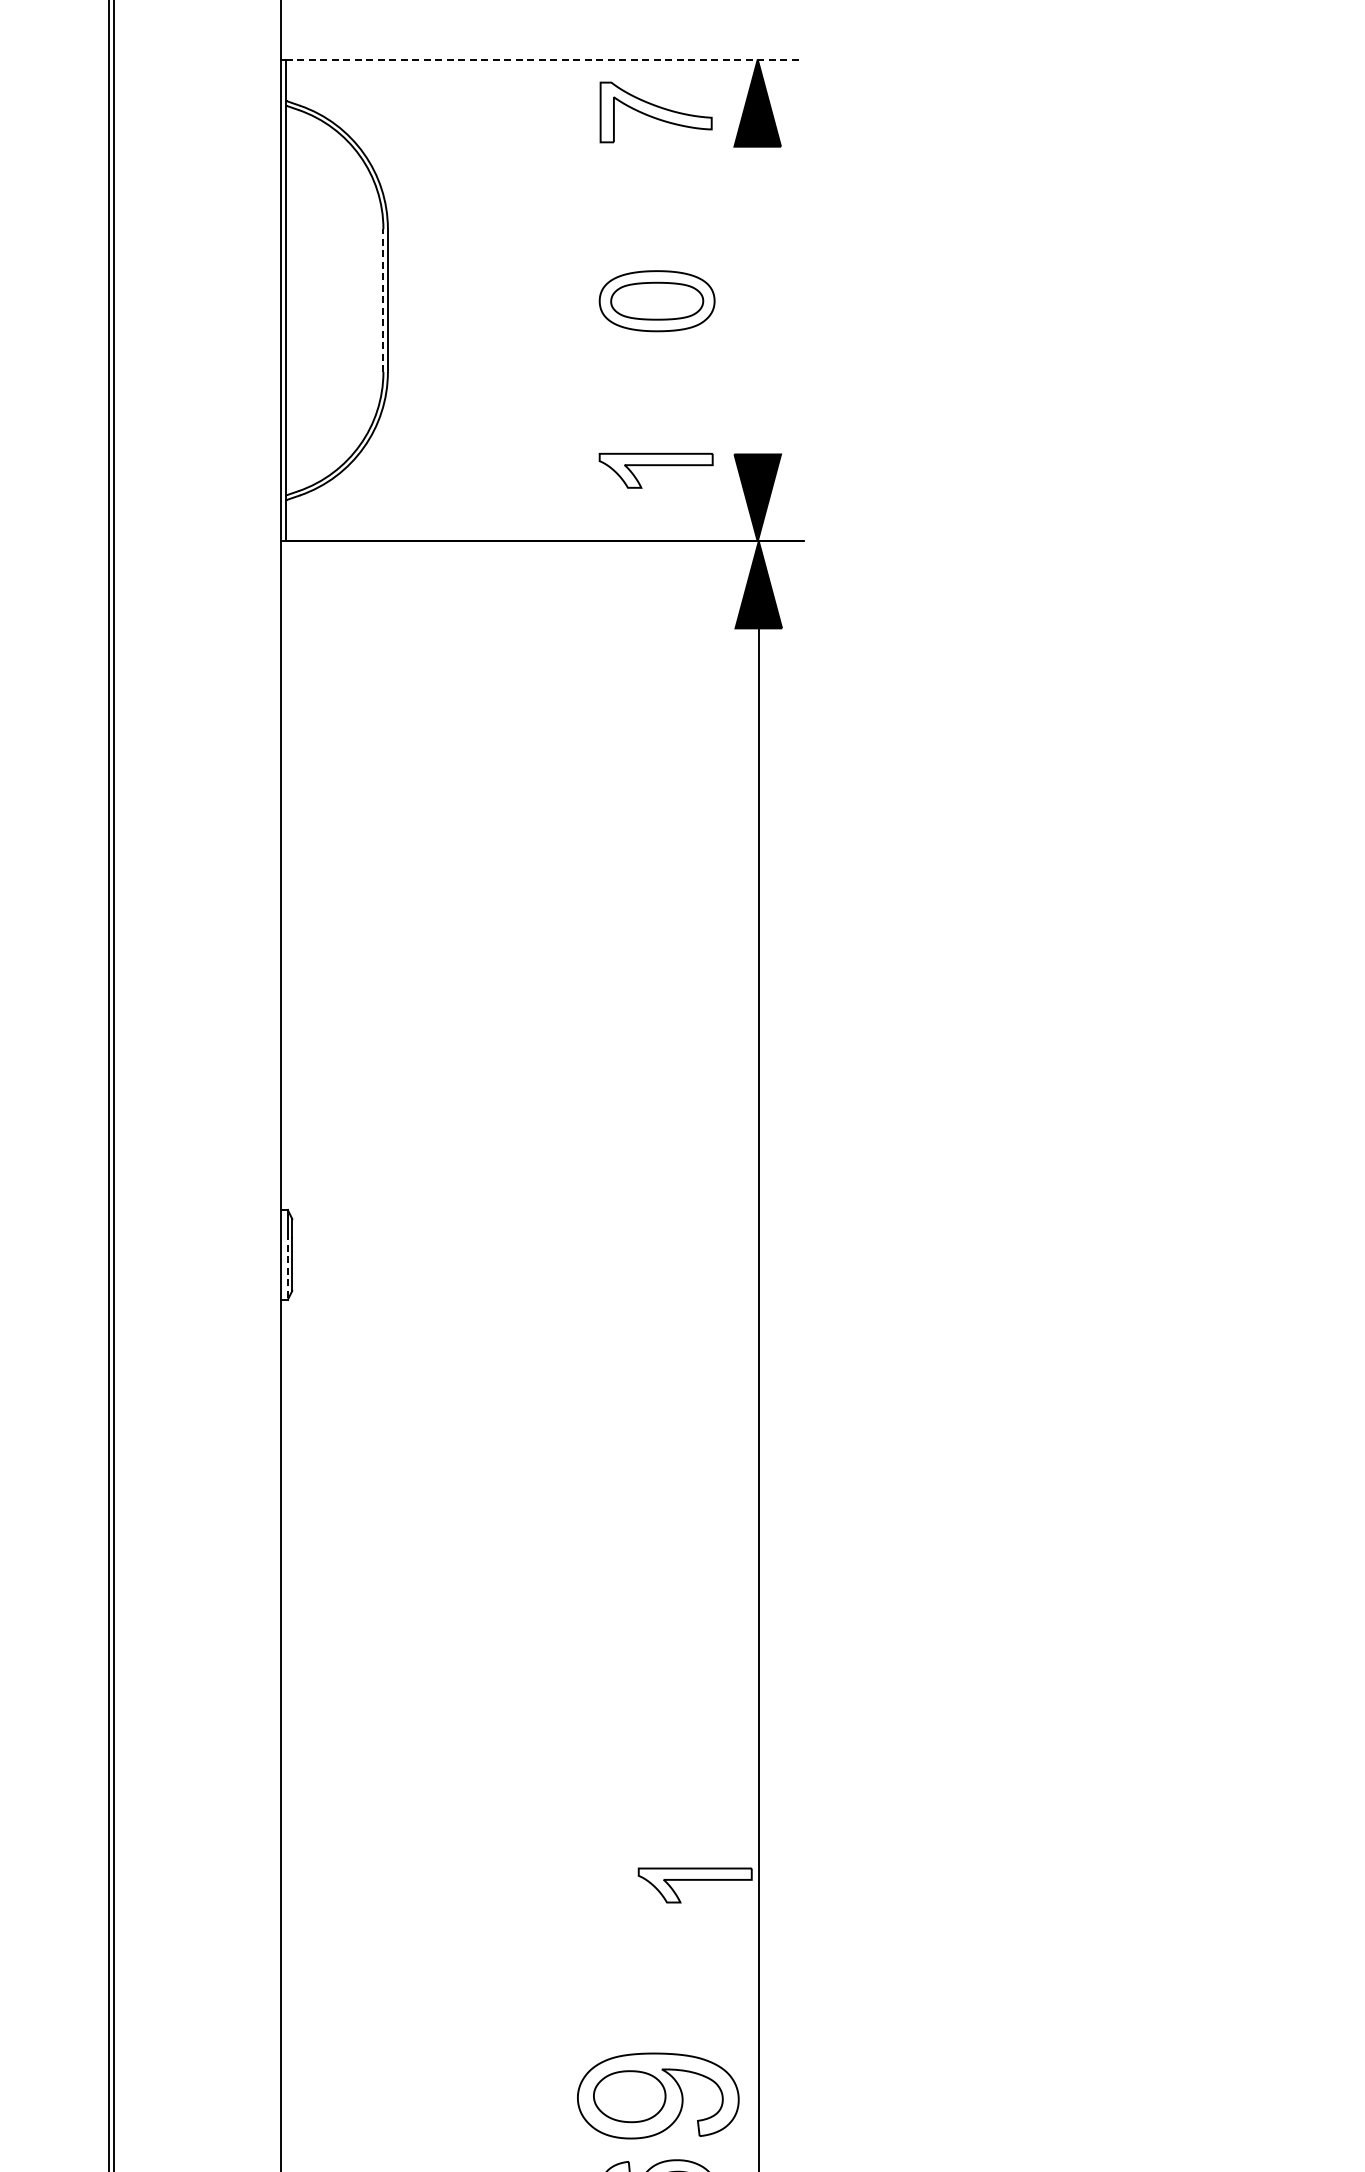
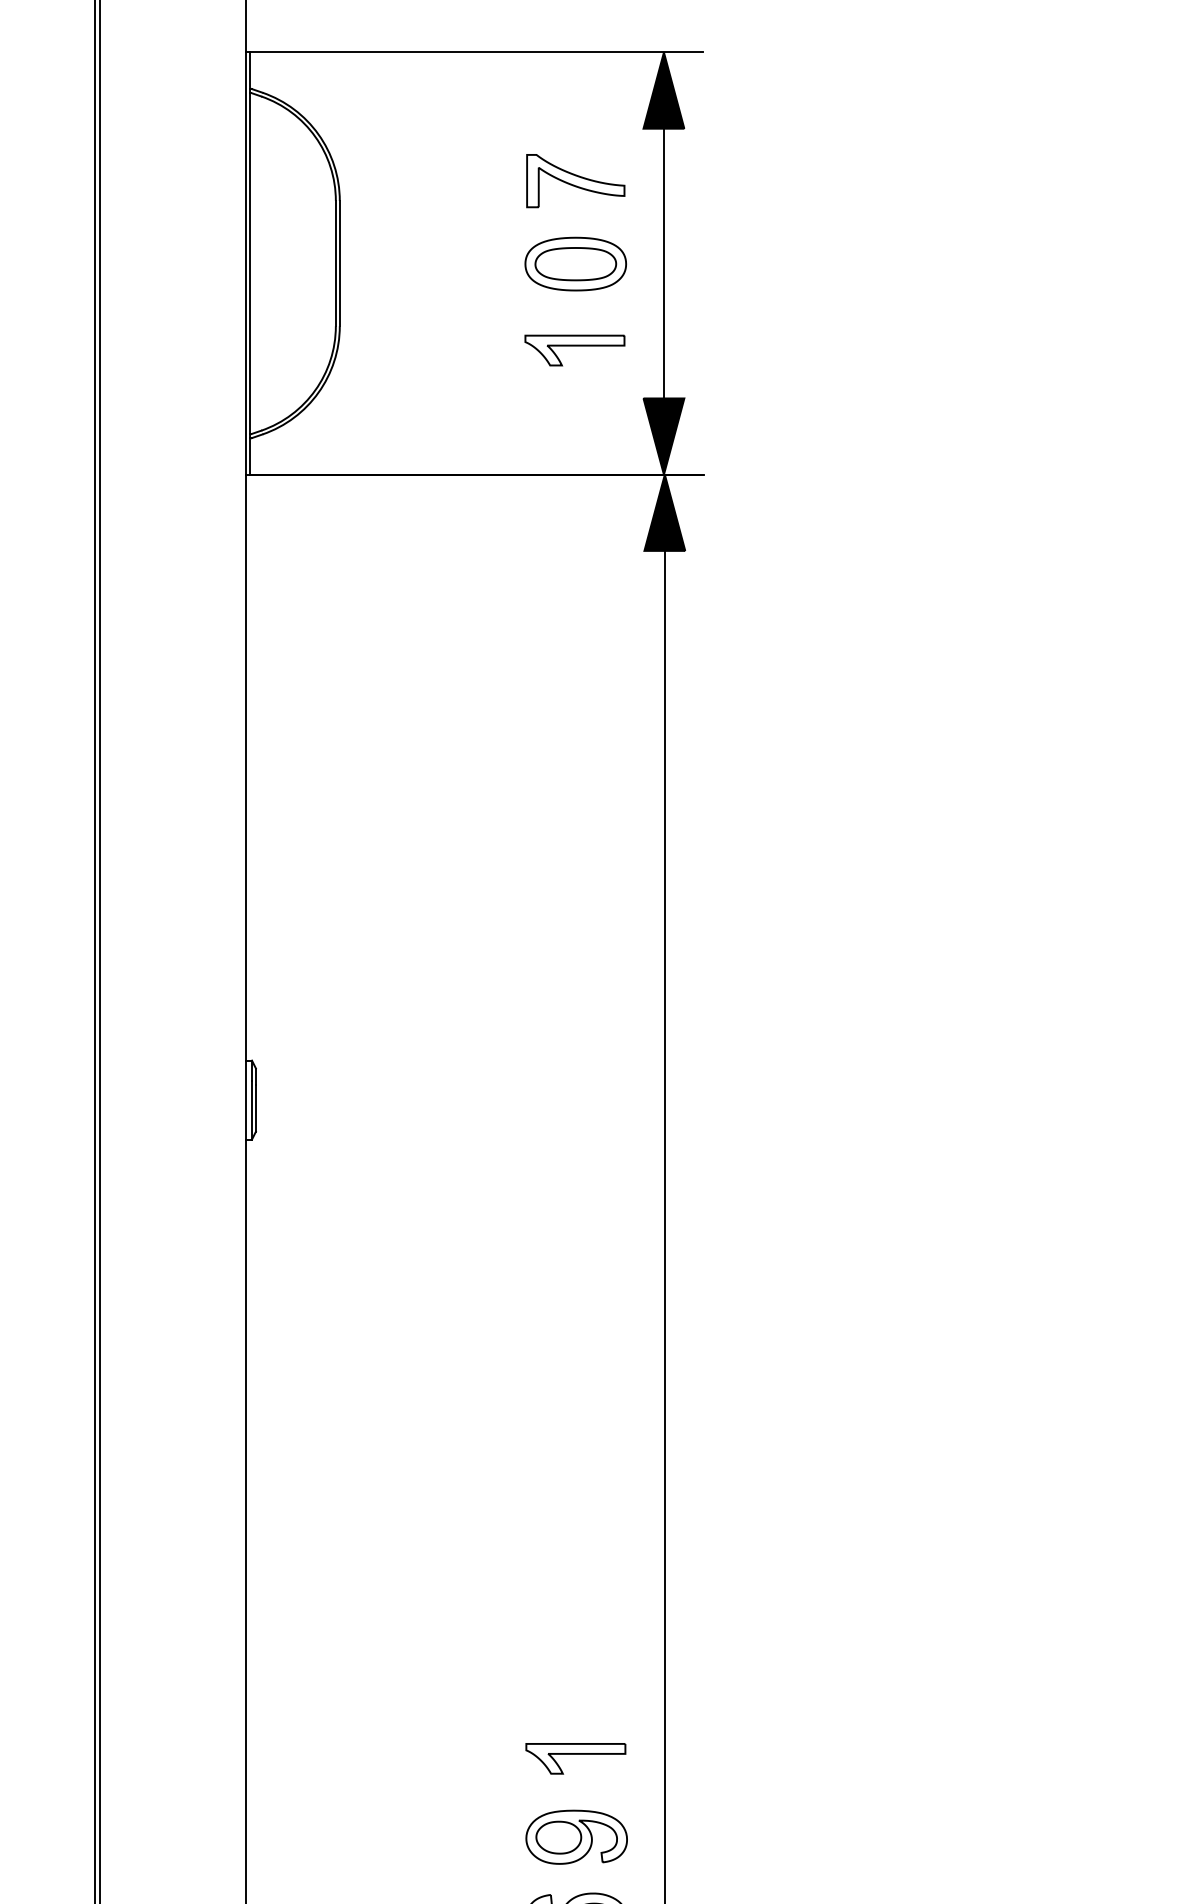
line: (544, 59) -> (477, 52), dashed -> solid
part: (655, 112) -> (575, 181), moved
line: (383, 300) -> (335, 263), dashed -> solid
line: (757, 300) -> (663, 263), added
part: (655, 470) -> (574, 350), moved
line: (287, 1267) -> (251, 1111), dashed -> solid
part: (694, 1885) -> (575, 1758), moved
part: (657, 2095) -> (576, 1836), size x0.71

